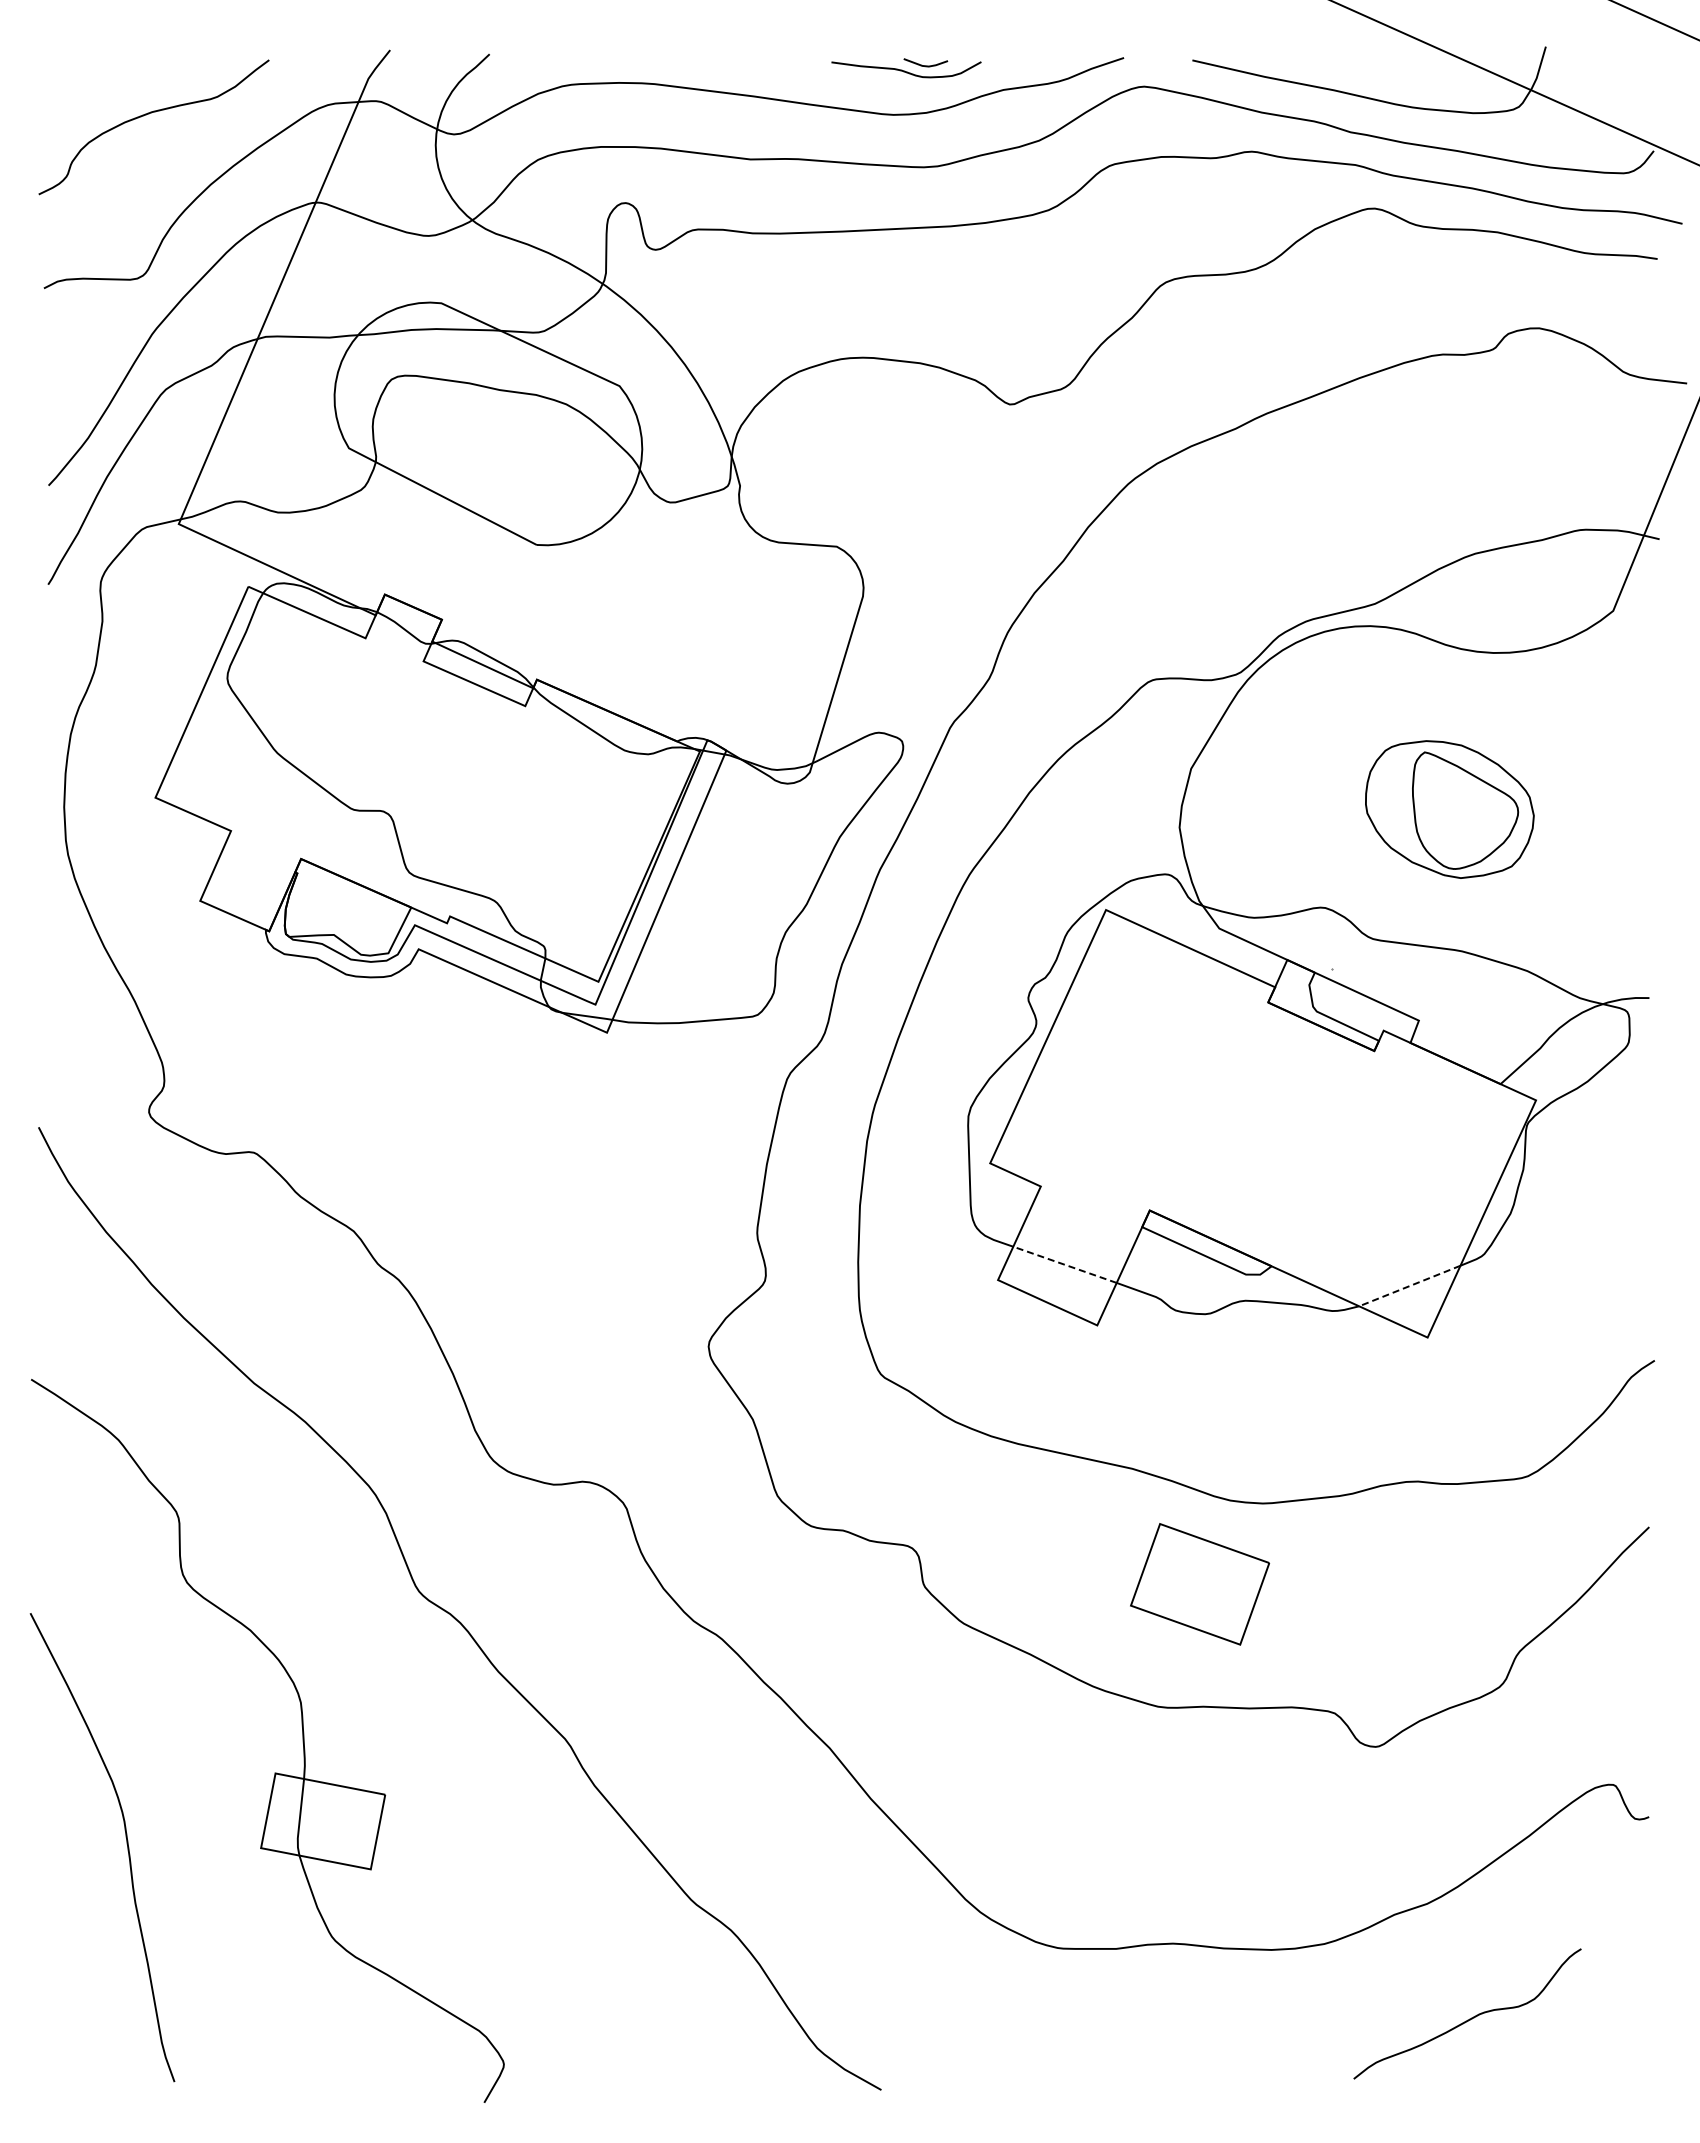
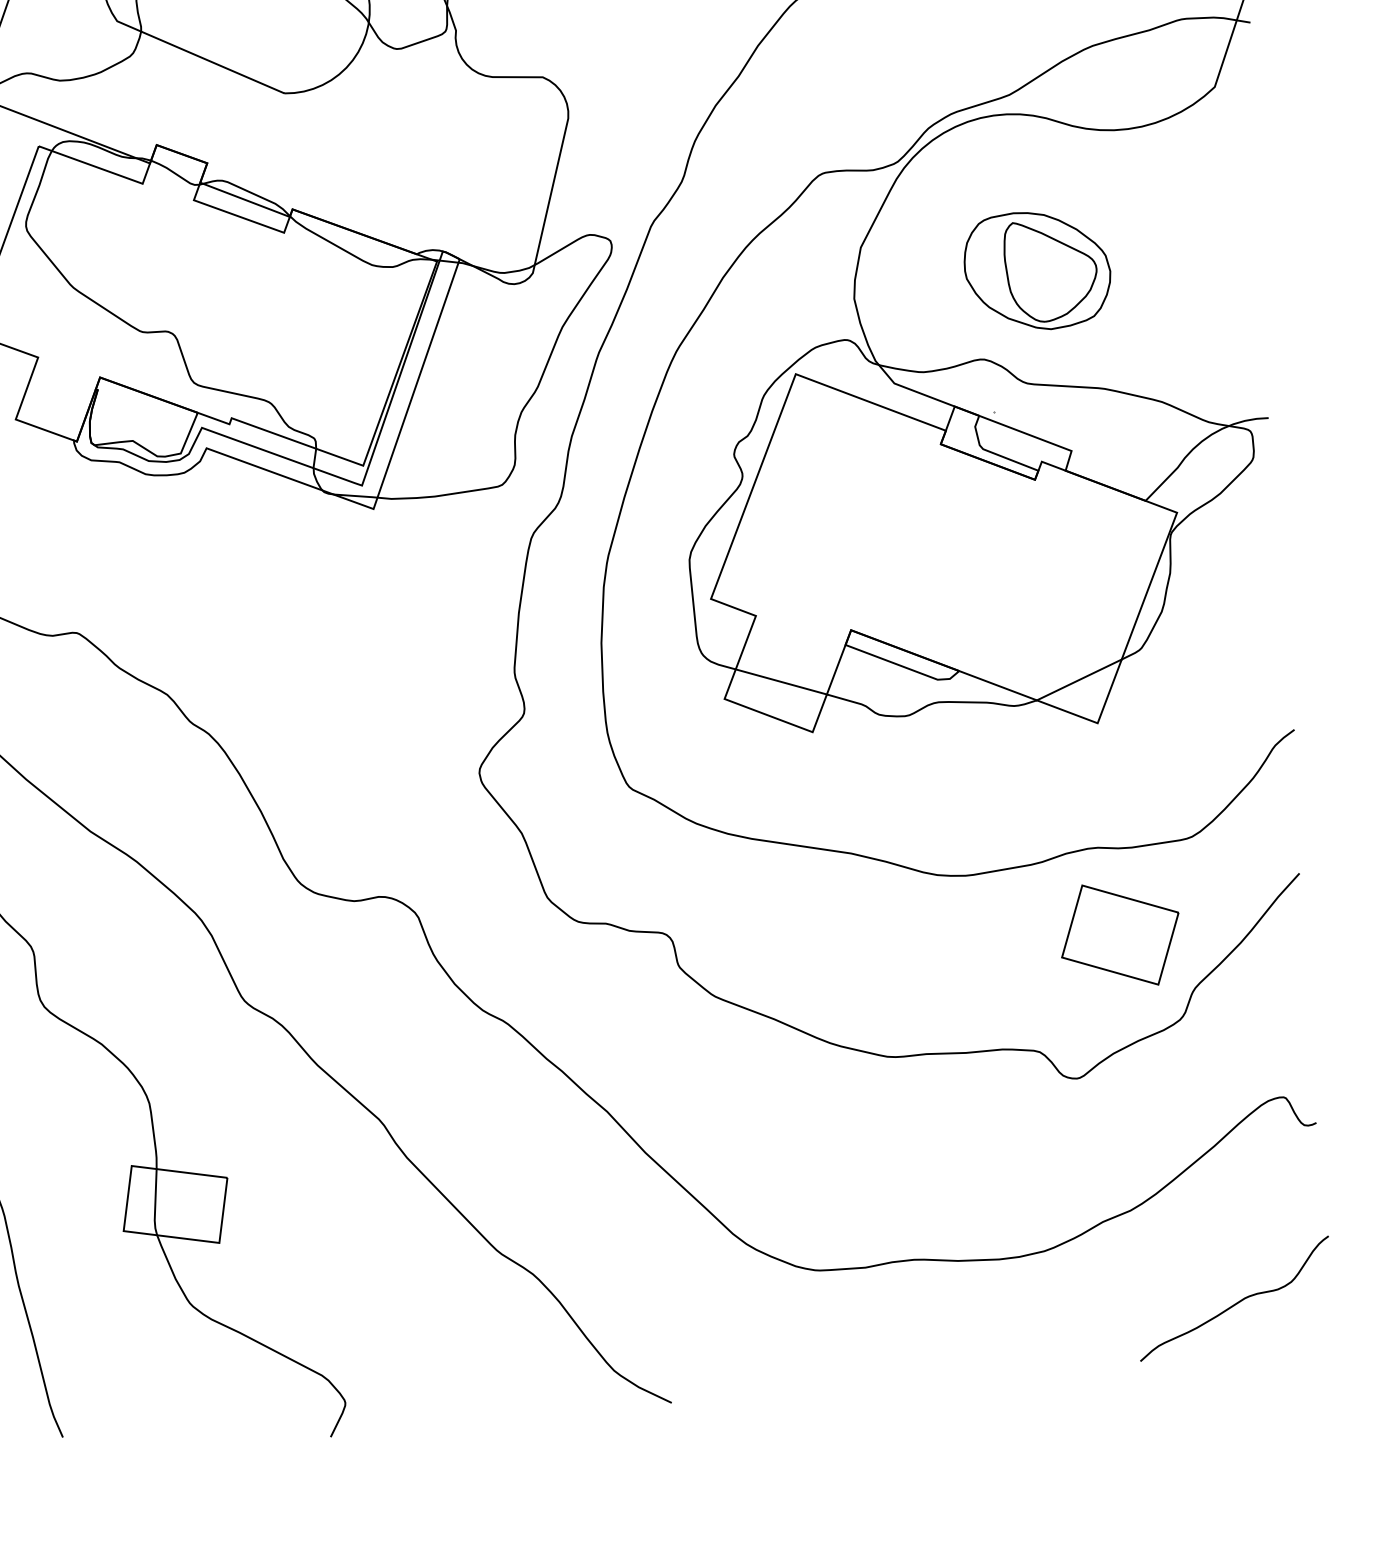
part: (1449, 809) -> (1037, 270), moved
line: (1065, 1264) -> (781, 681), dashed -> solid
line: (1409, 1286) -> (1079, 680), dashed -> solid
part: (1200, 1584) -> (1120, 935), moved
curve: (1469, 2018) -> (1236, 1302), moved

